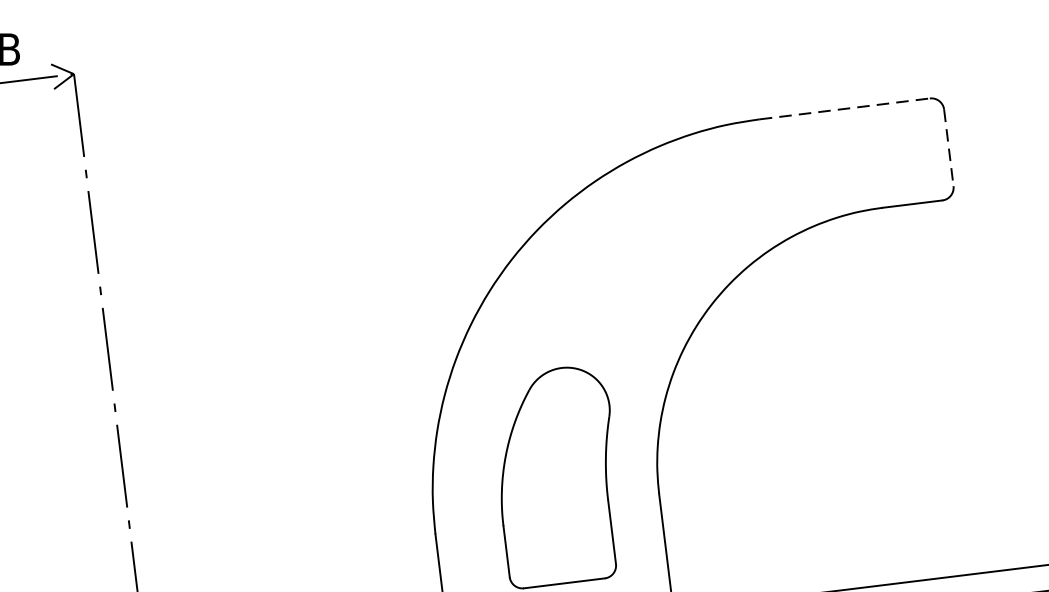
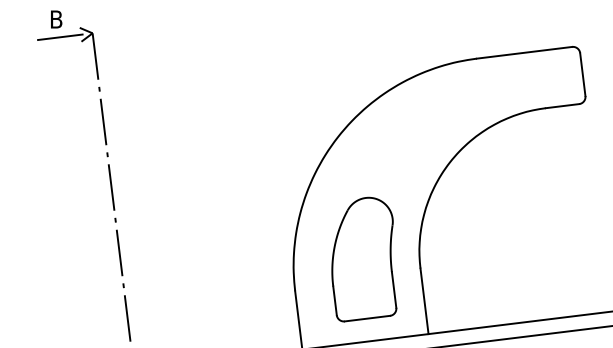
line: (844, 108) -> (524, 52), dashed -> solid
line: (948, 147) -> (582, 74), dashed -> solid

